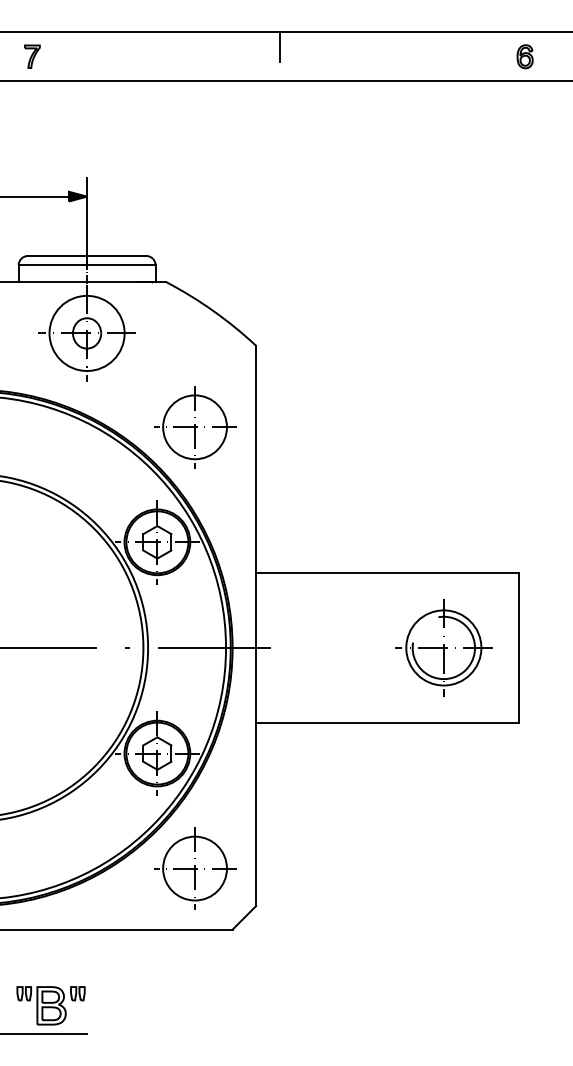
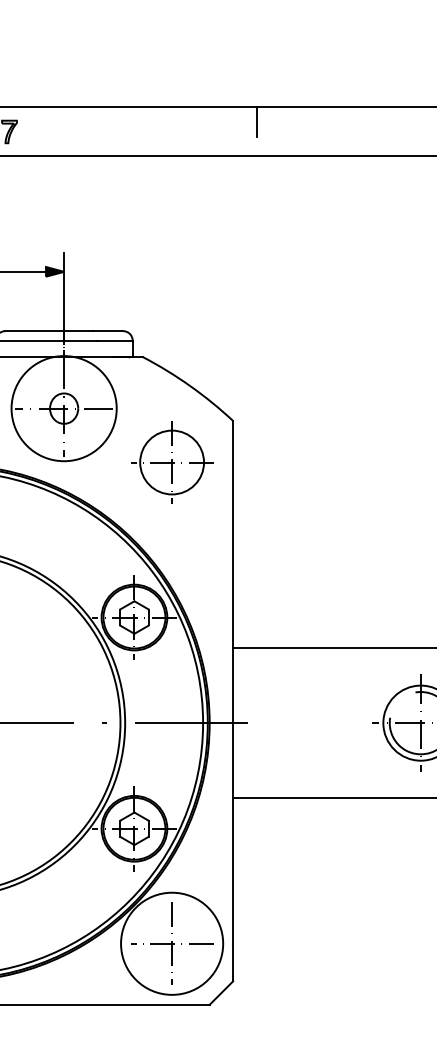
circle: (86, 332) -> (63, 407), size x1.4
part: (195, 427) -> (172, 462), moved
circle: (194, 868) -> (171, 943), size x1.6

